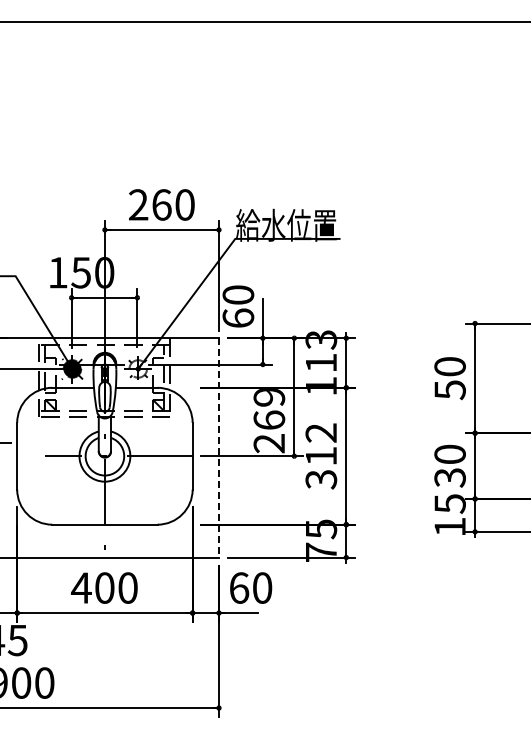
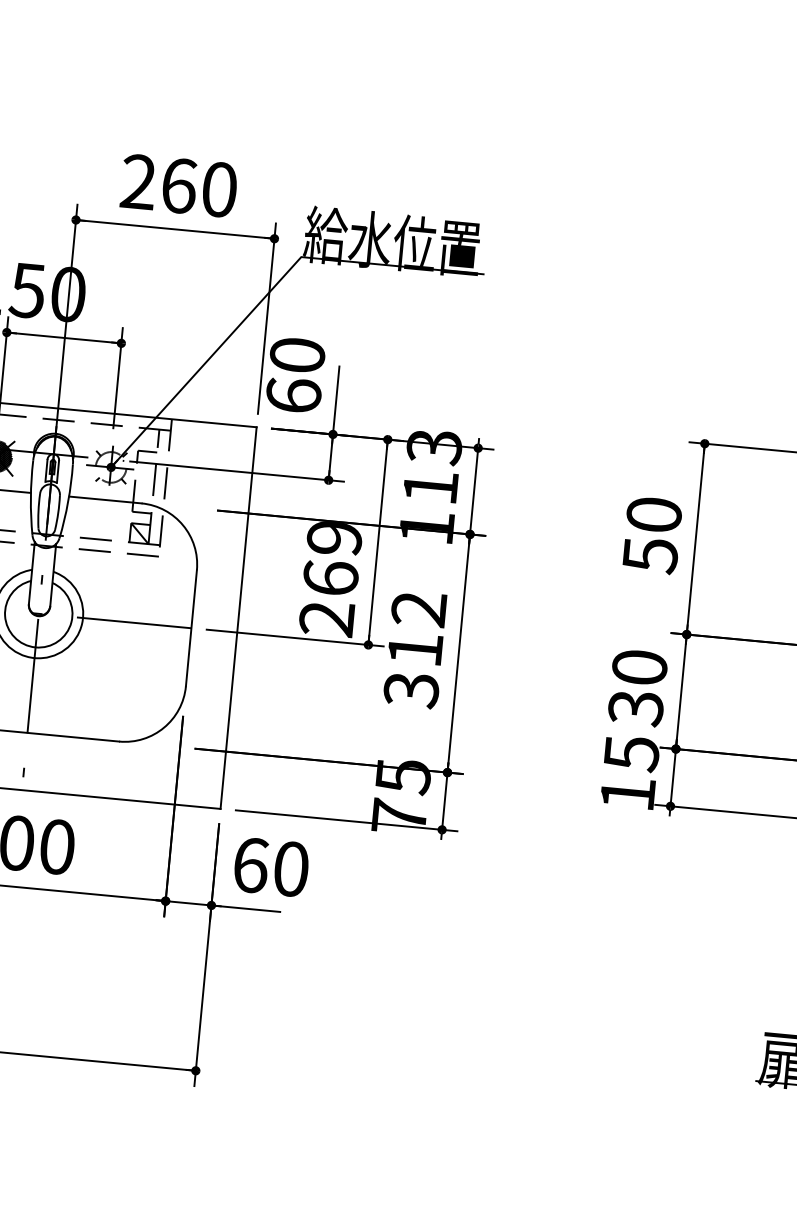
line: (218, 447) -> (237, 617), dashed -> solid

